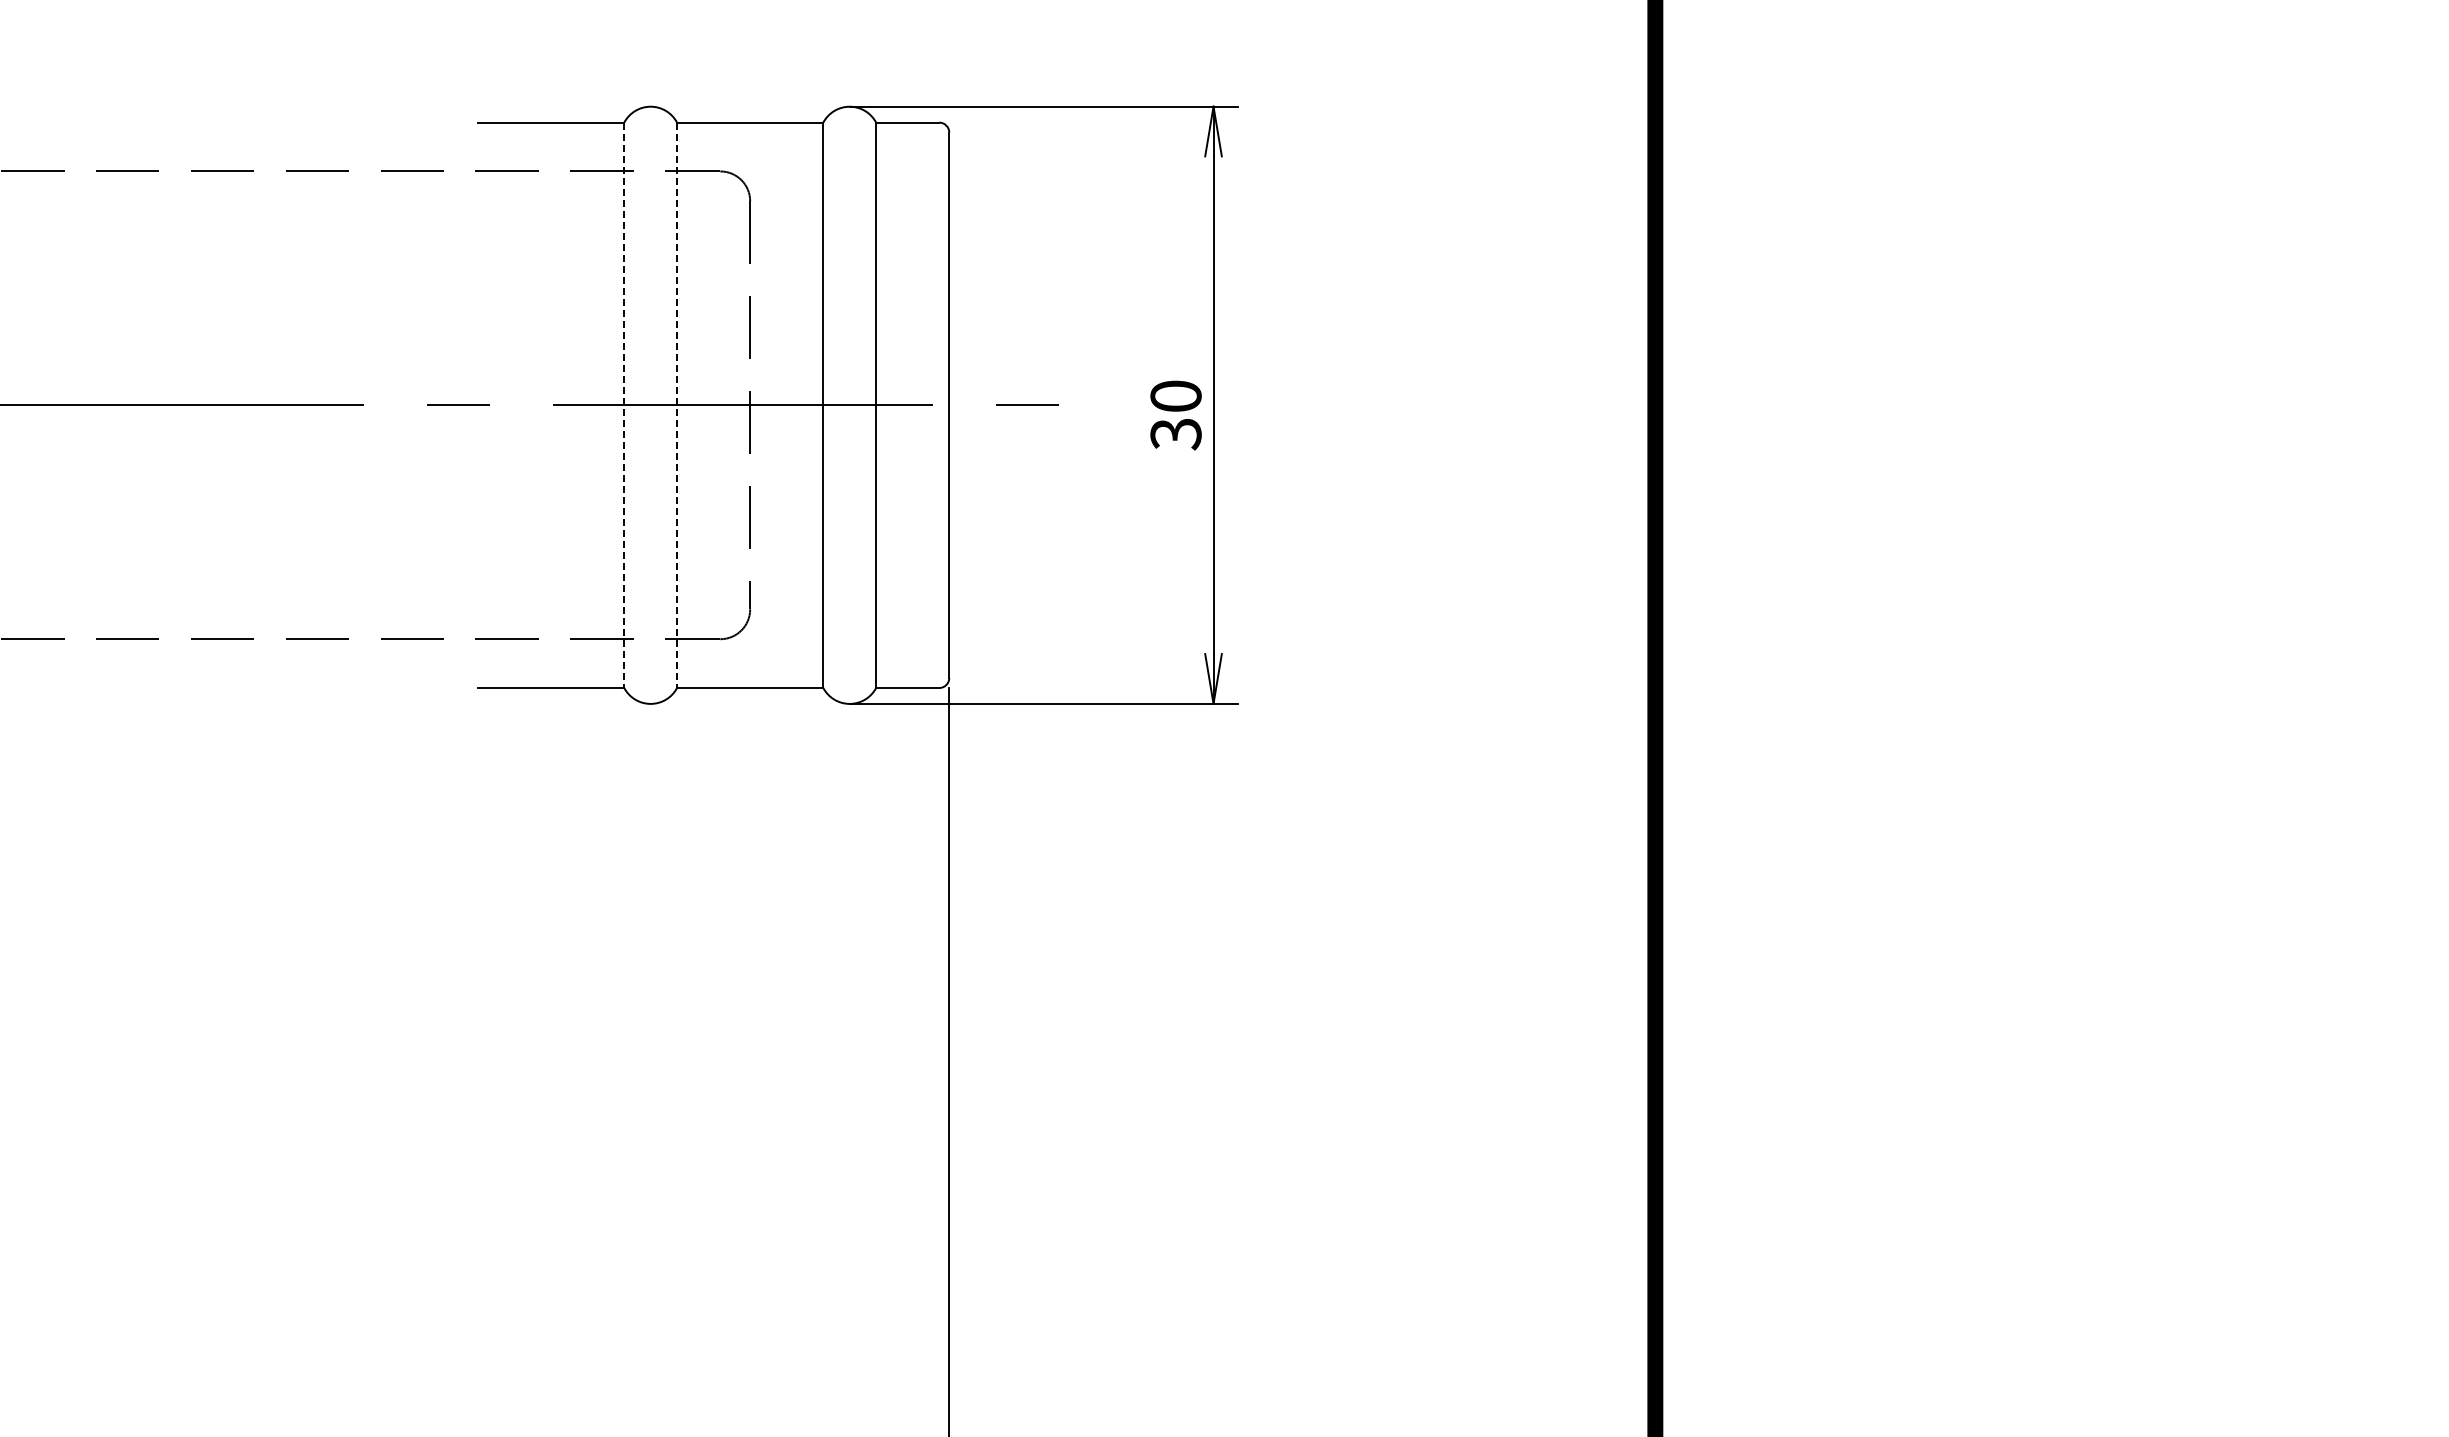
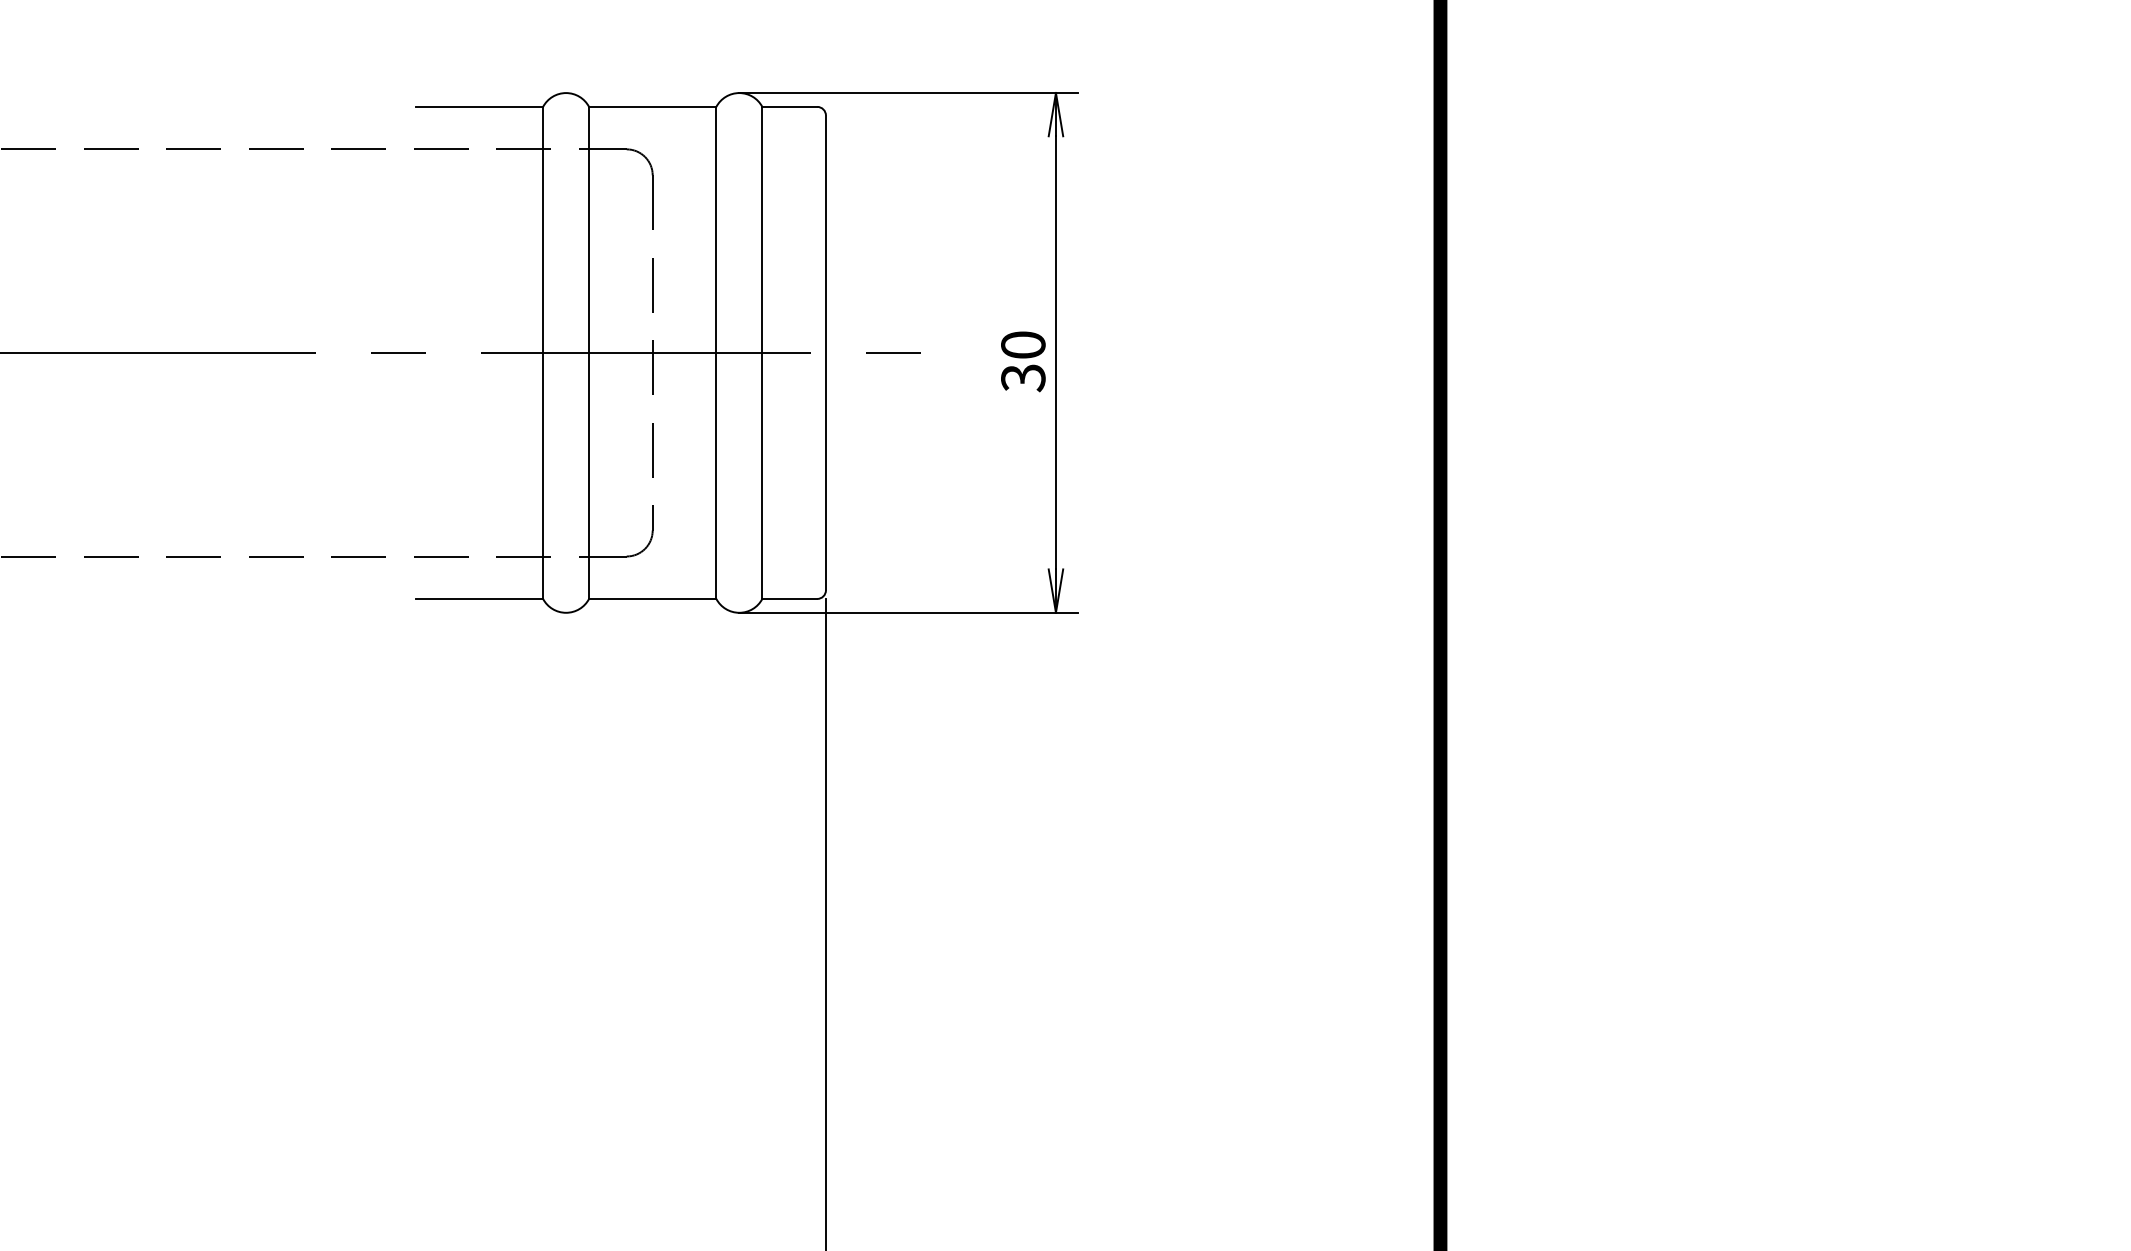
line: (624, 405) -> (543, 353), dashed -> solid
line: (677, 405) -> (589, 353), dashed -> solid

